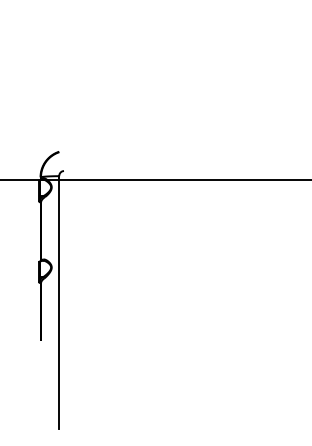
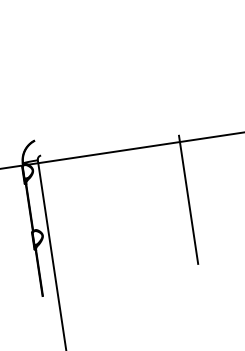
line: (233, 250) -> (188, 199), added

